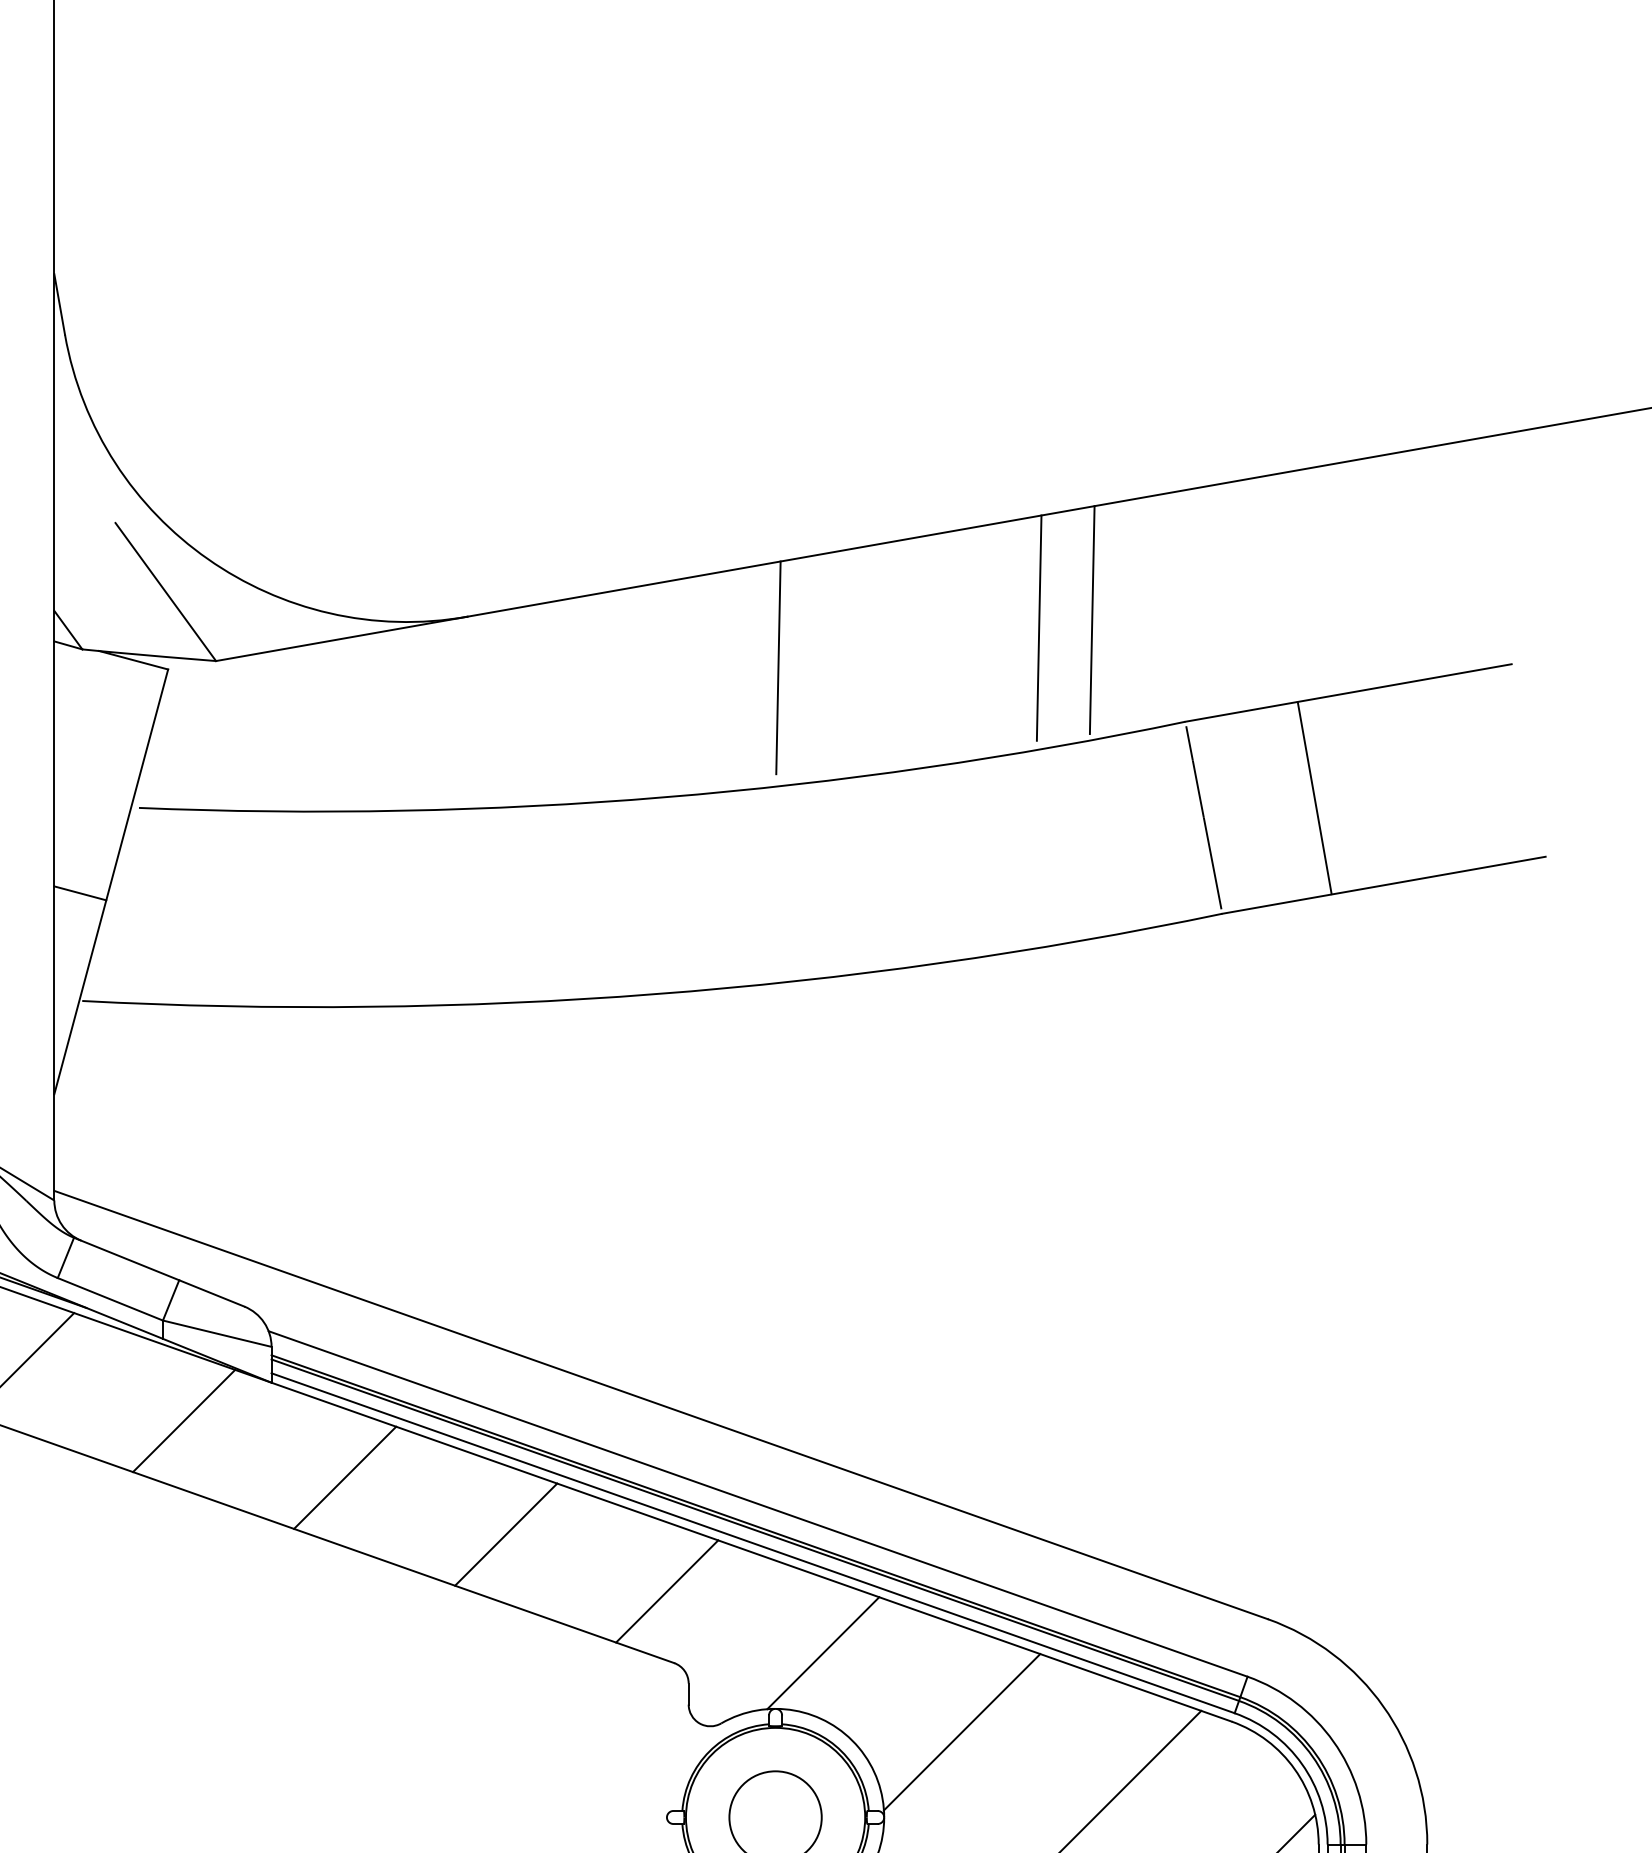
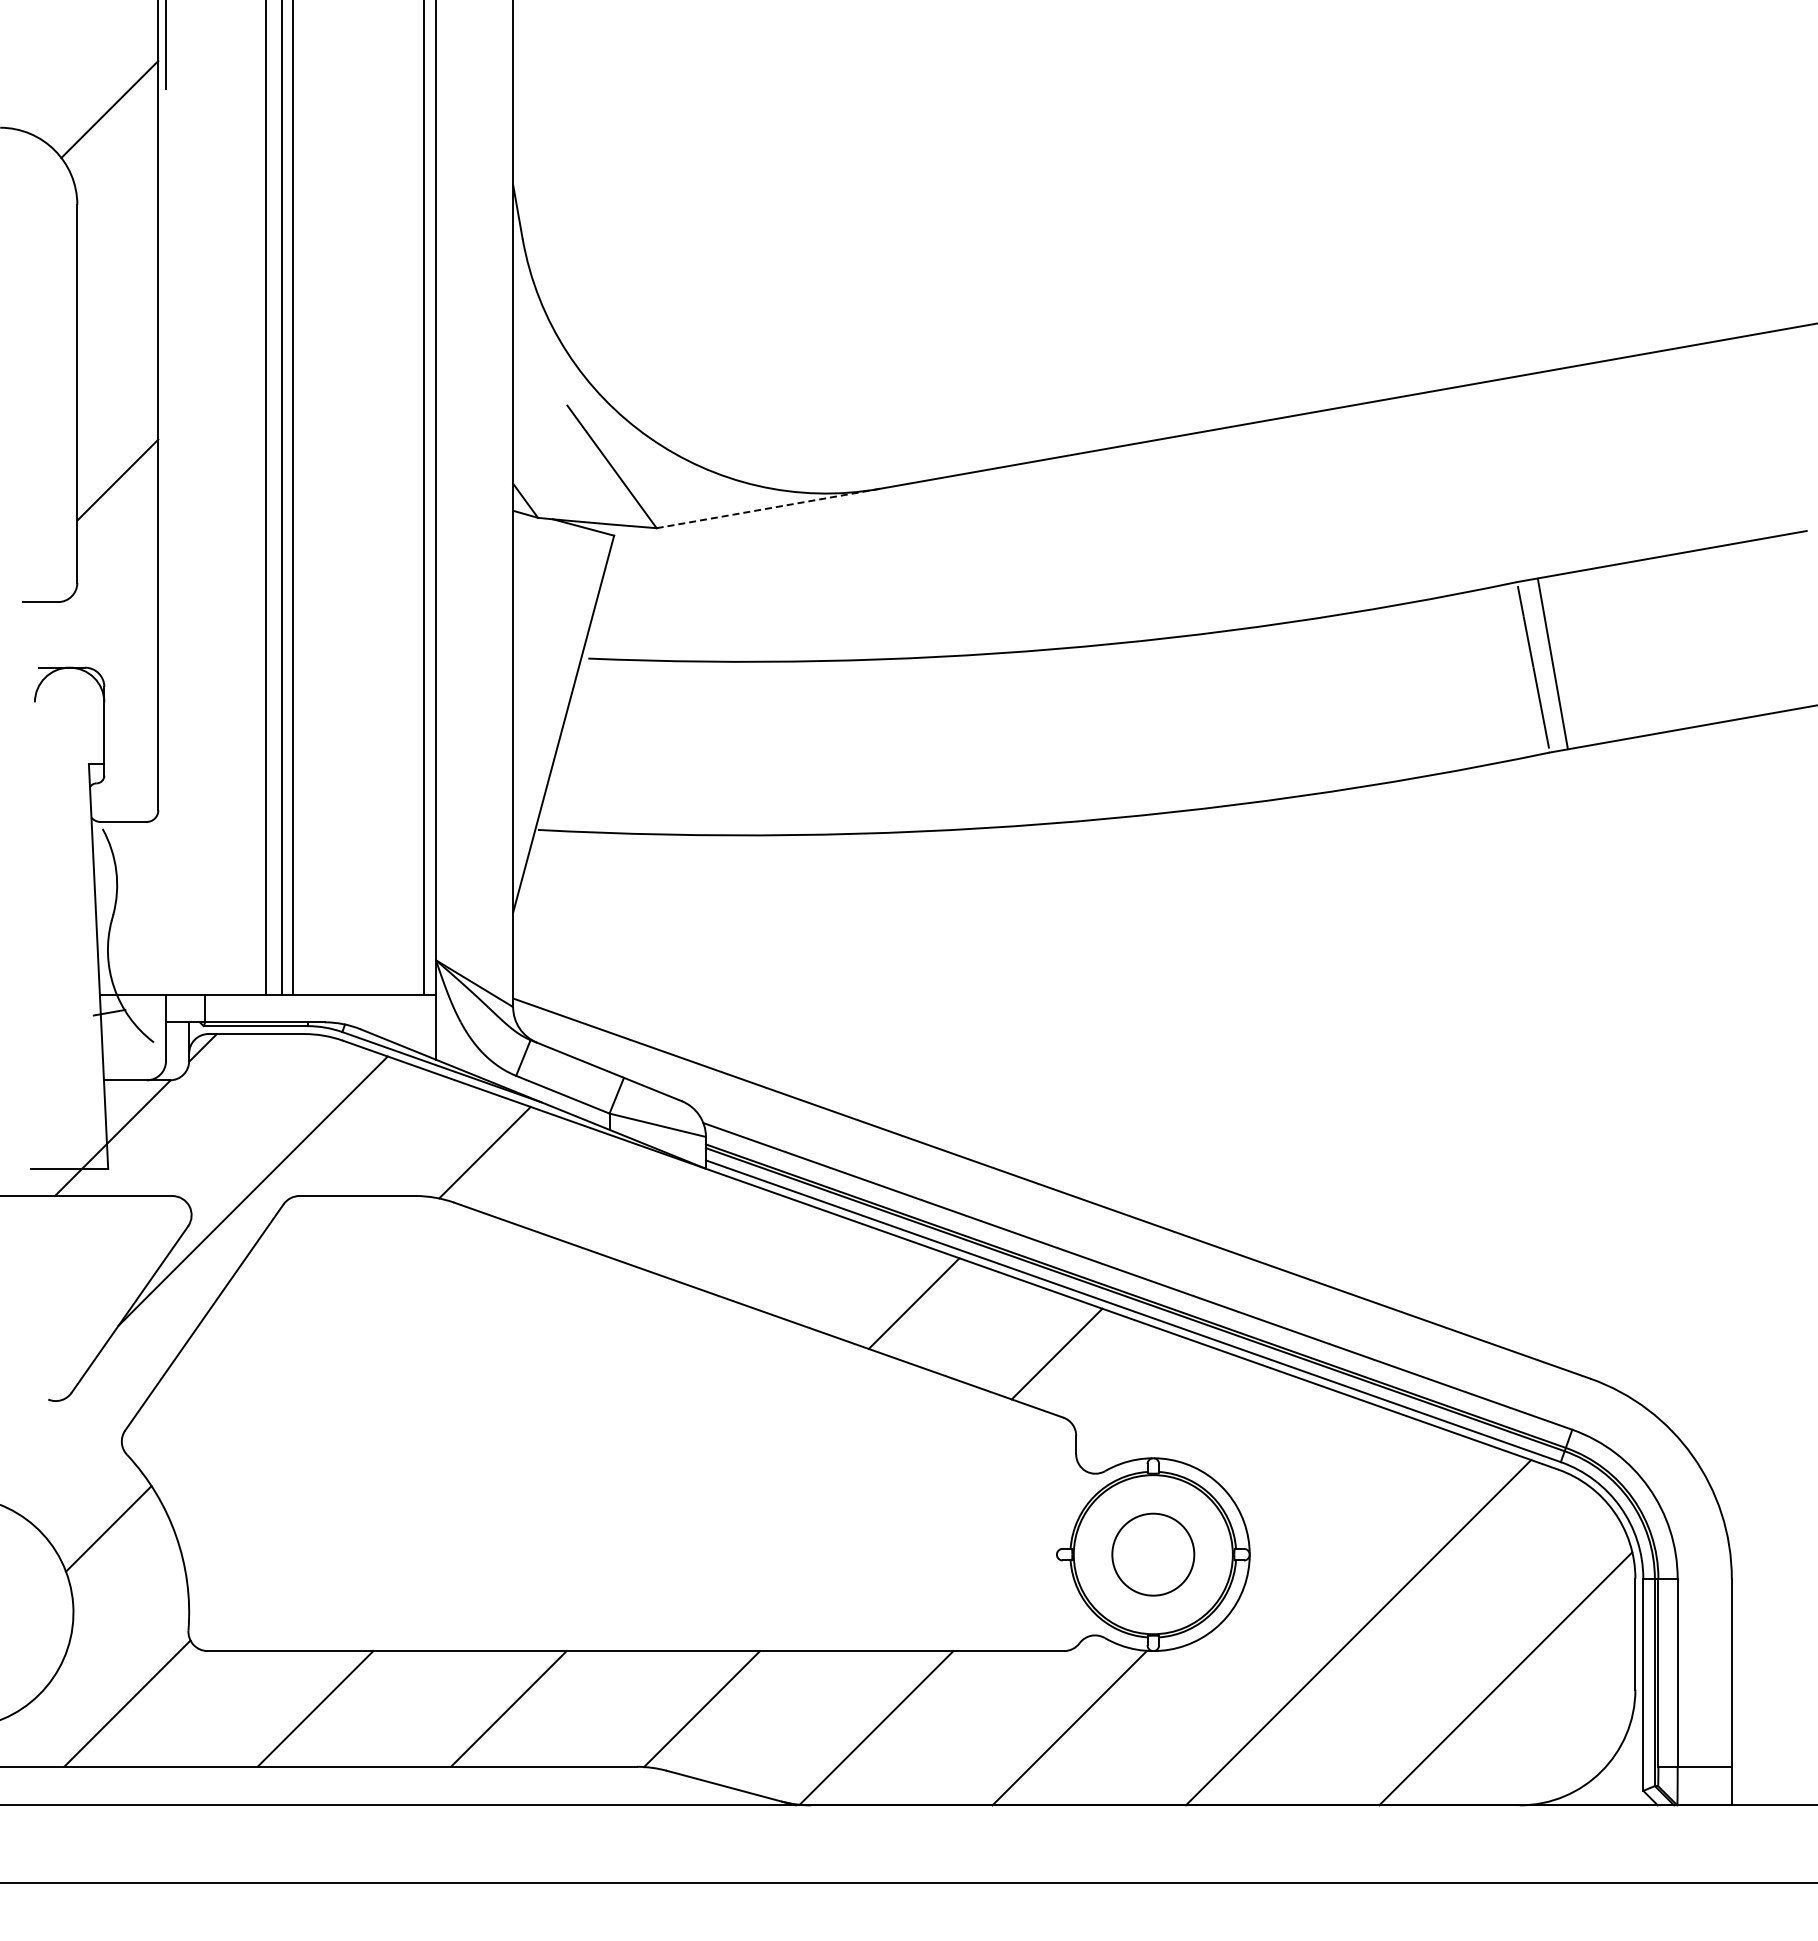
line: (1092, 619) -> (1434, 491), removed
line: (1039, 627) -> (1387, 498), removed
line: (342, 638) -> (768, 508), solid -> dashed
line: (778, 667) -> (1155, 533), removed
line: (1314, 797) -> (1552, 663), moved
line: (80, 893) -> (536, 734), removed
line: (183, 1420) -> (627, 1202), removed
line: (344, 1477) -> (770, 1252), removed
line: (823, 1652) -> (1195, 1408), removed
line: (961, 1731) -> (1318, 1478), removed

